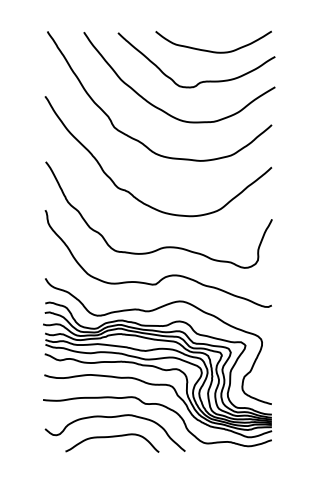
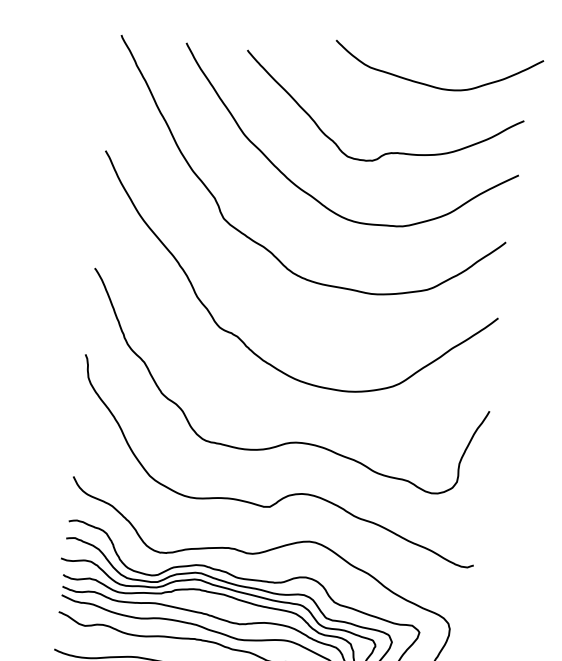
curve: (211, 50) -> (432, 84), moved

